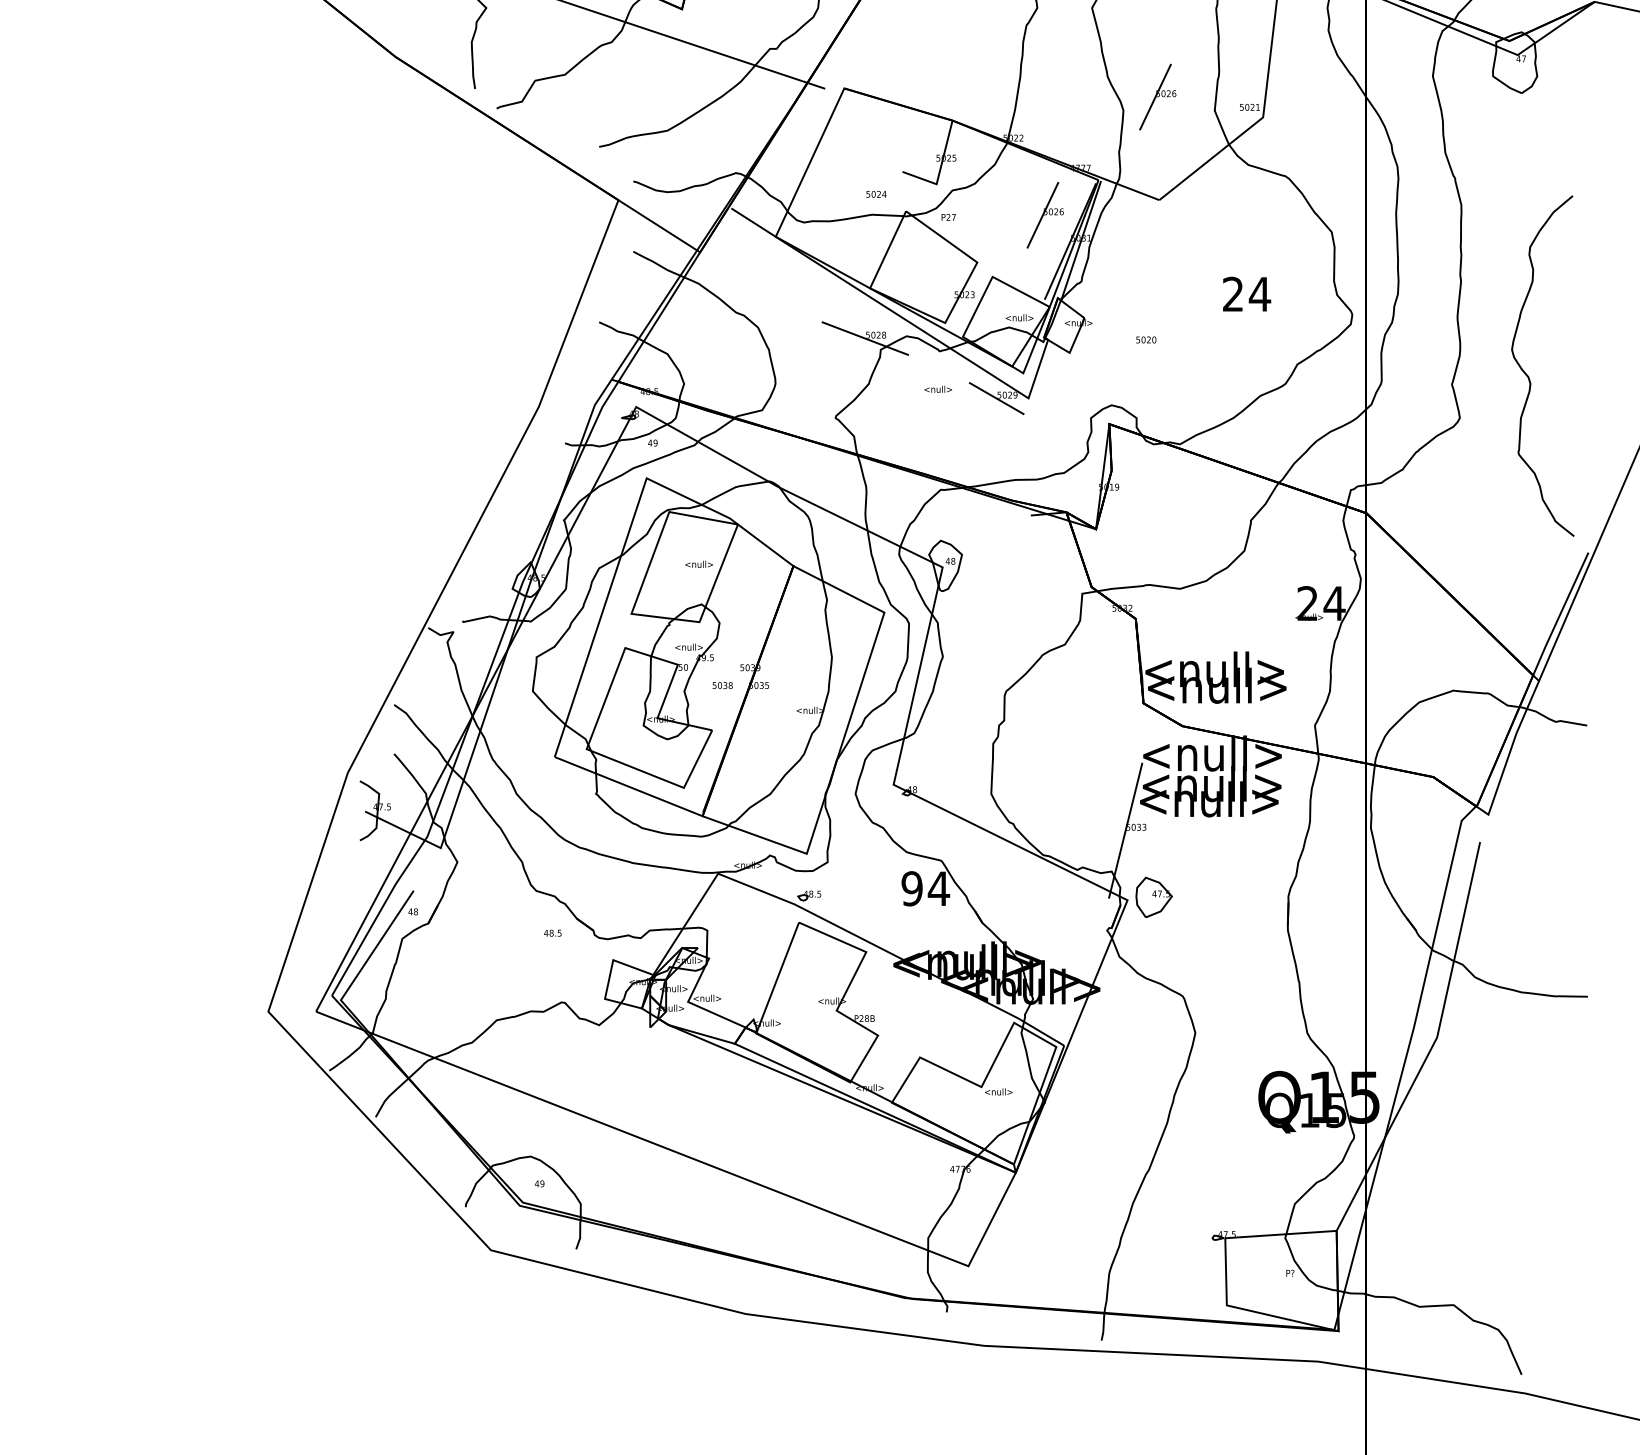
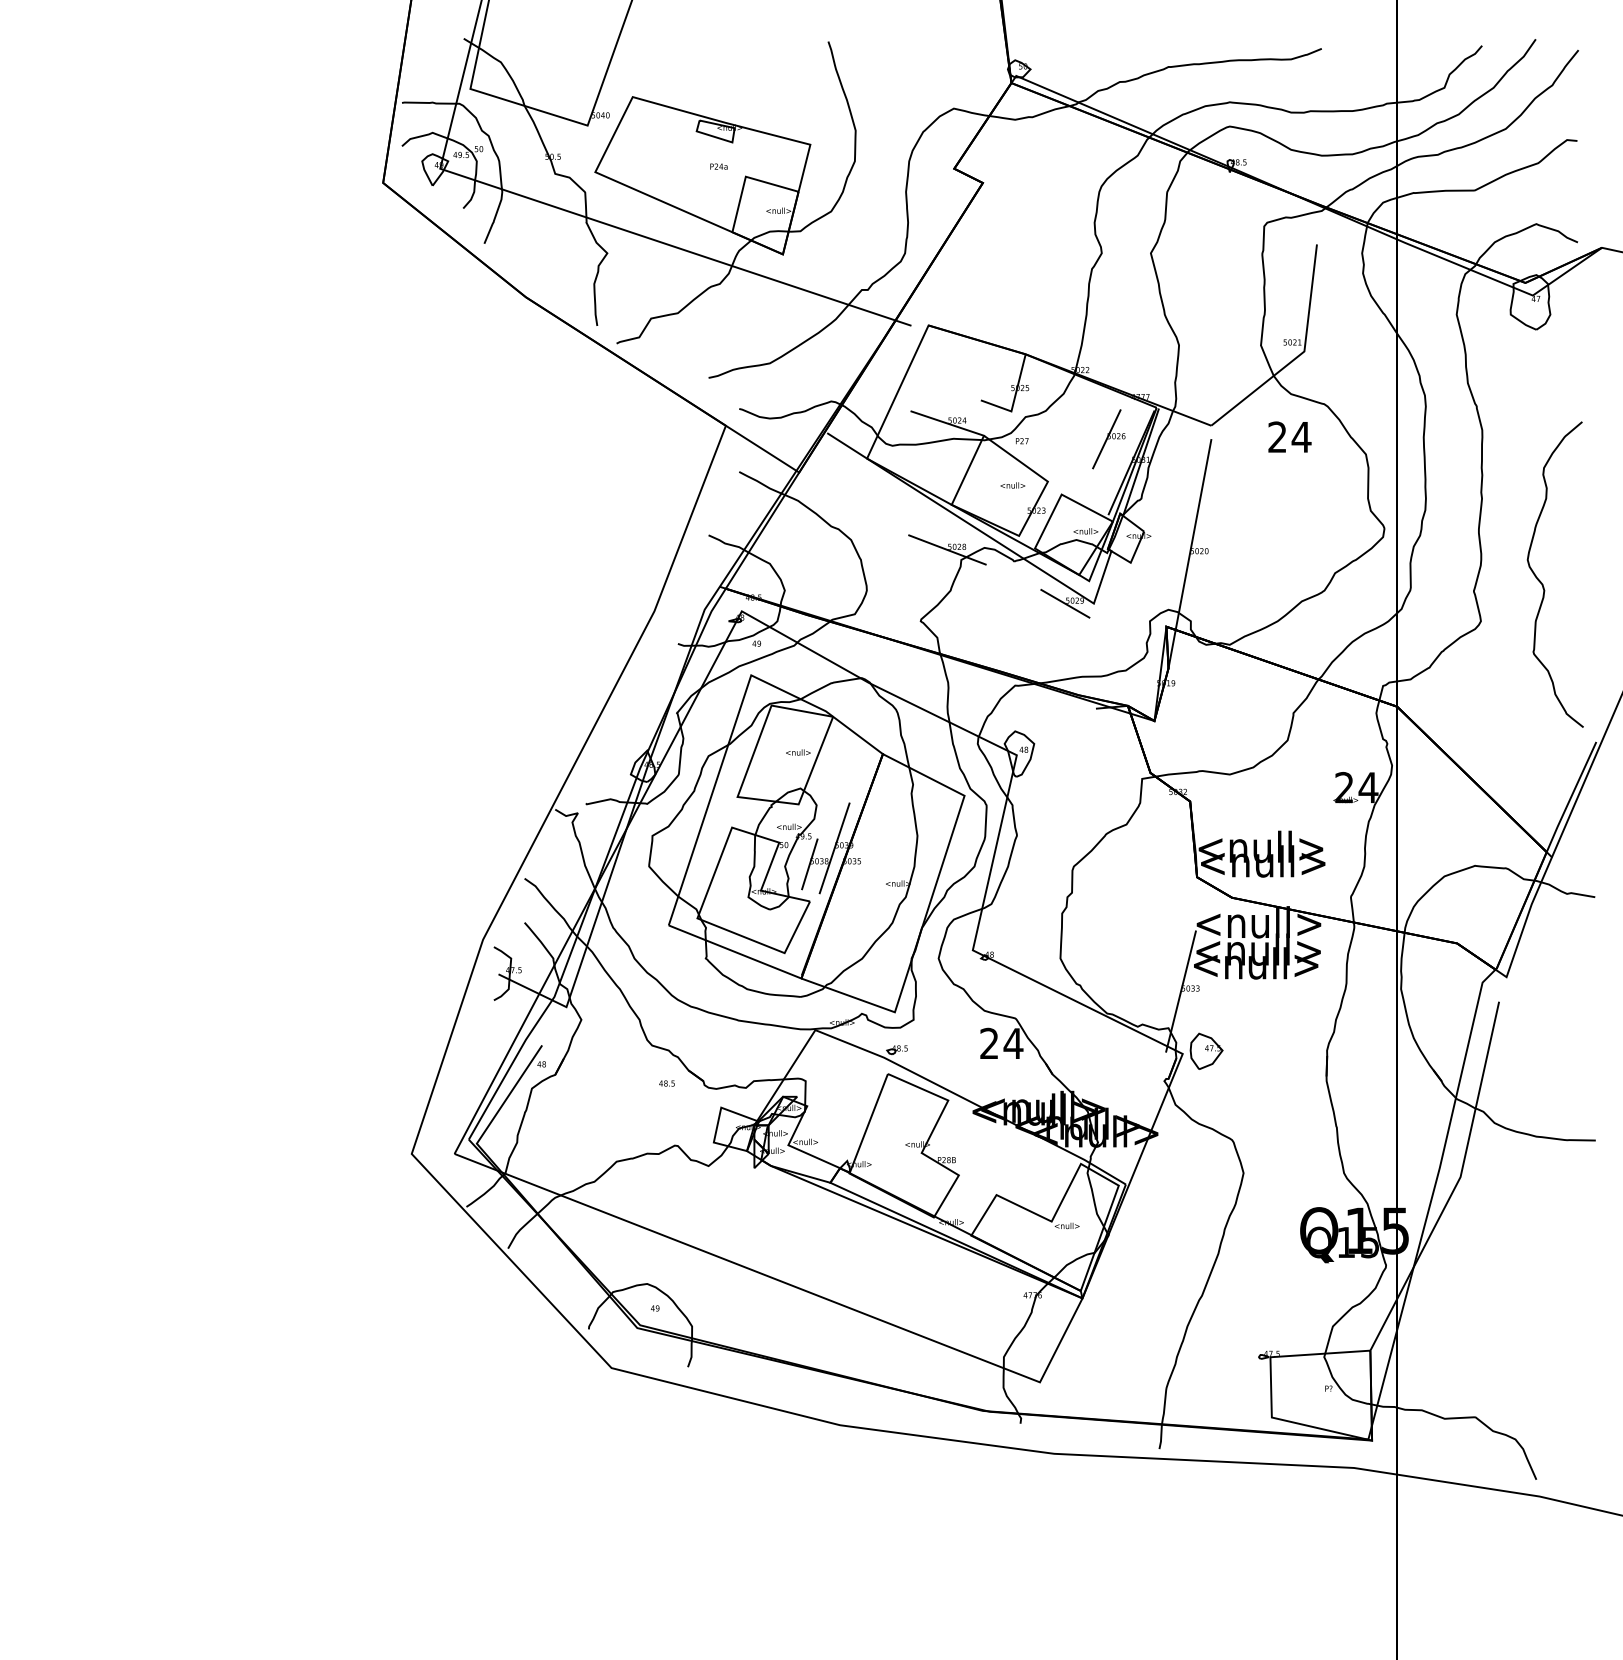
part: (1157, 97) -> (1209, 333), removed
line: (865, 197) -> (947, 423), added
text: (1246, 293) -> (1289, 436), moved
line: (1135, 343) -> (1189, 554), added
text: (937, 389) -> (1012, 485), moved
line: (739, 671) -> (834, 848), added
line: (711, 689) -> (809, 864), added
text: (912, 888) -> (989, 1043), 94 -> 24

